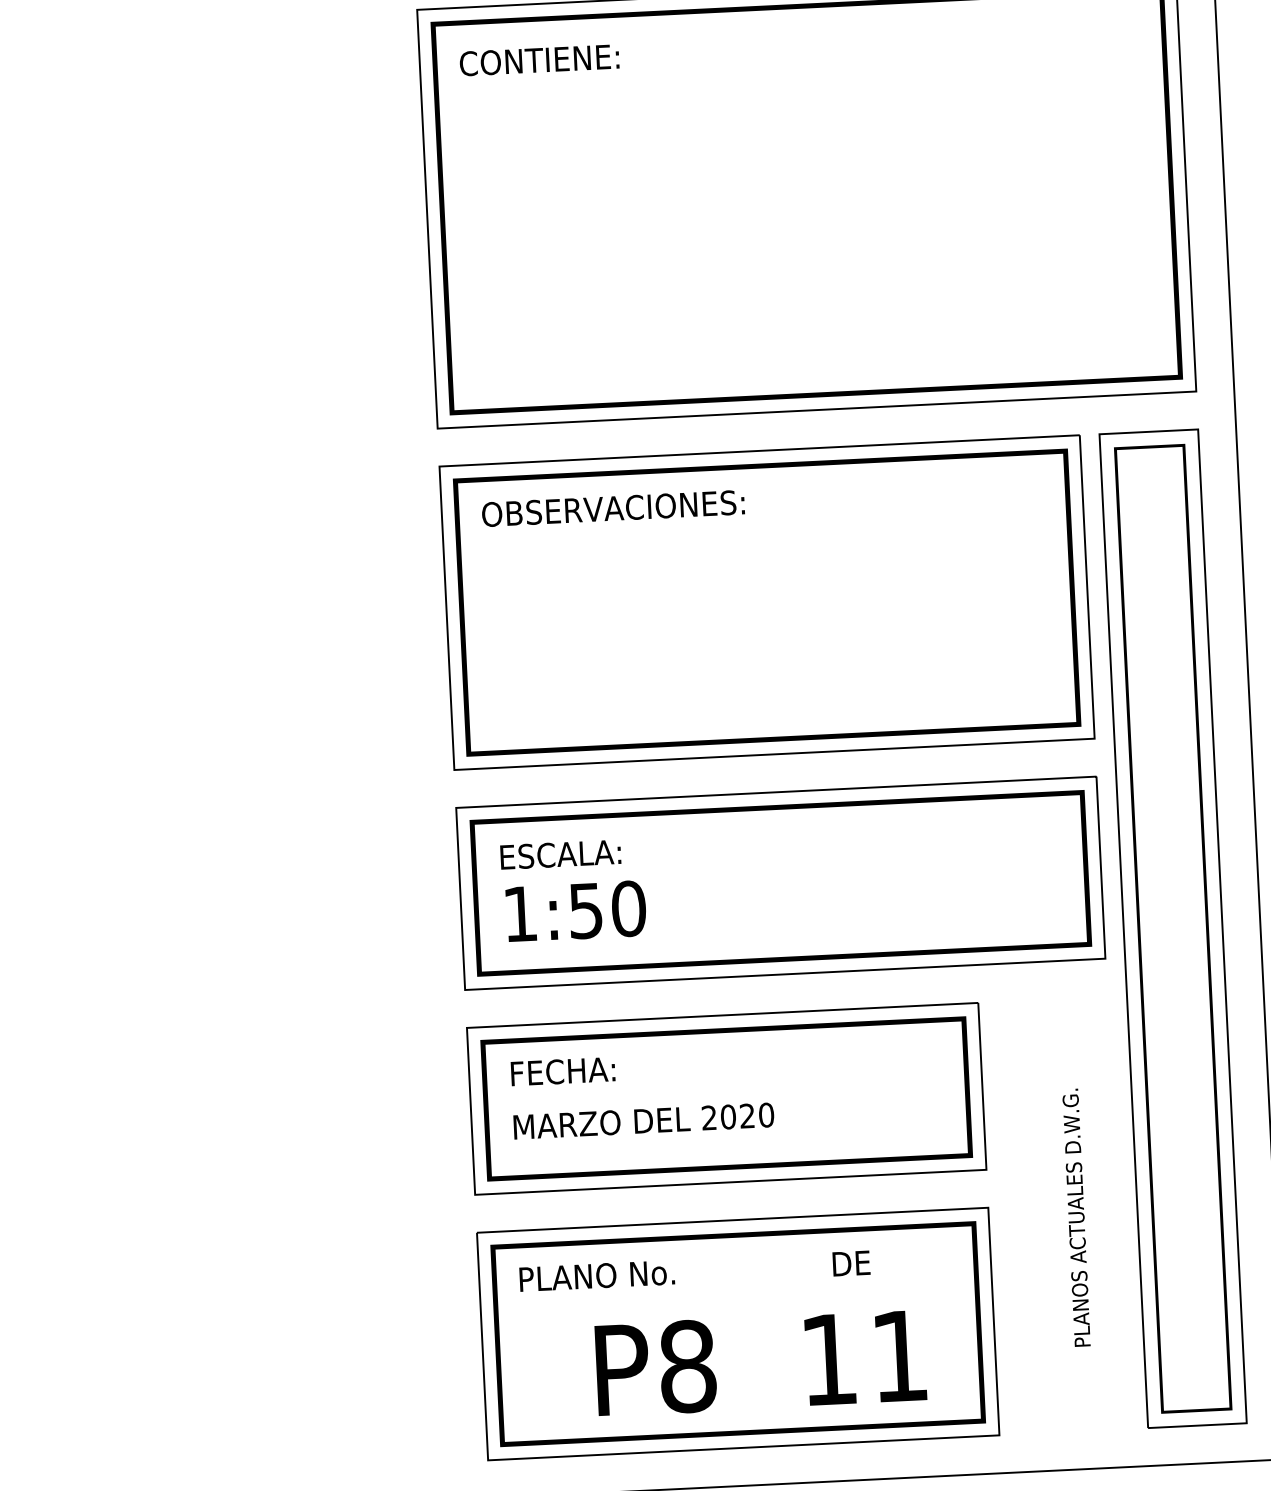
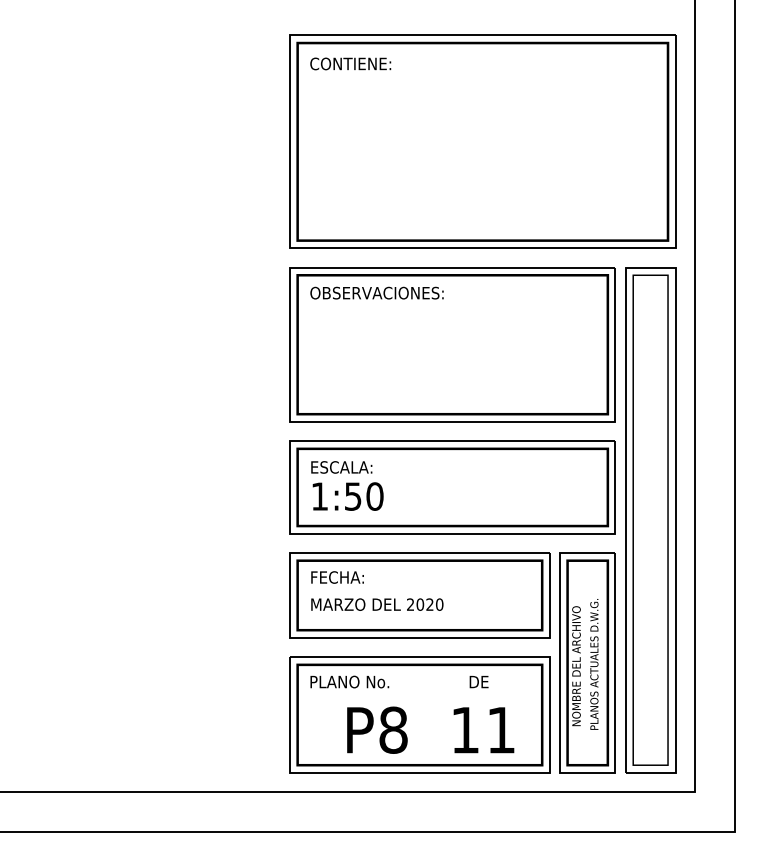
part: (1062, 1214) -> (587, 662), added

